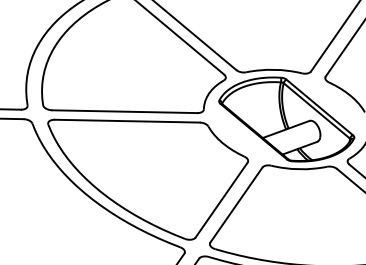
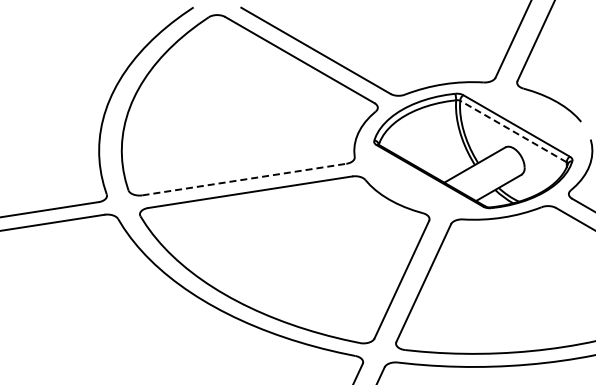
line: (316, 110) -> (513, 131), solid -> dashed
line: (124, 111) -> (244, 179), solid -> dashed

